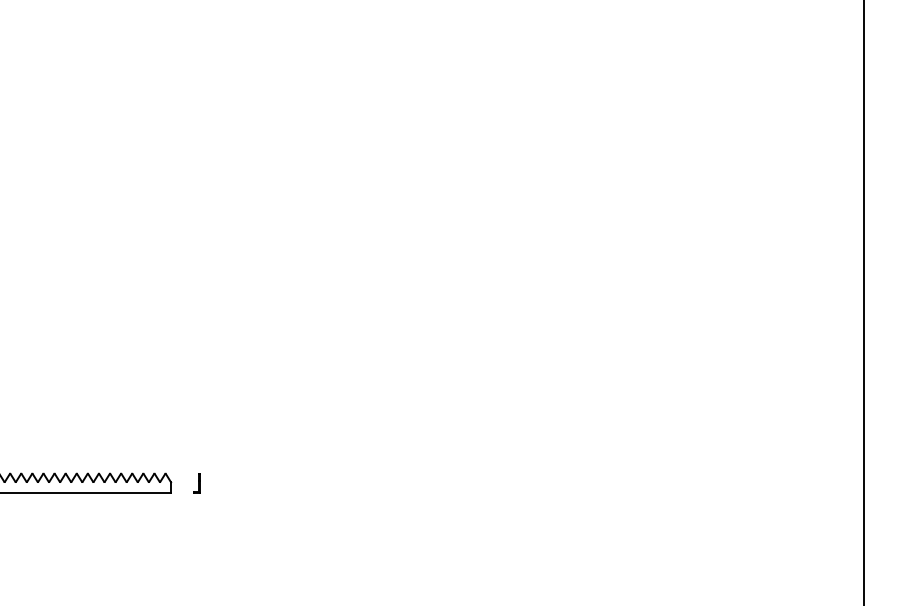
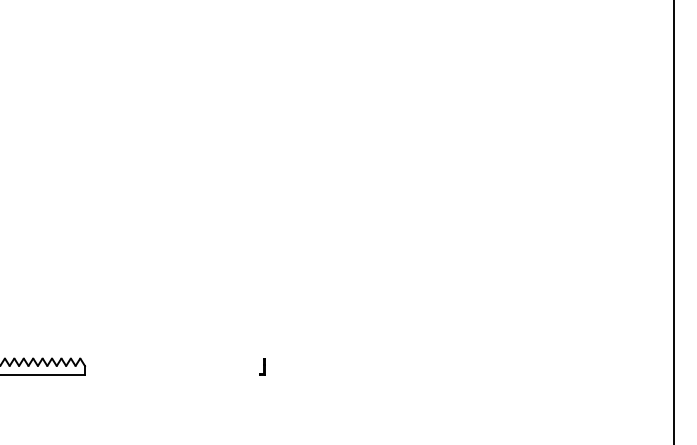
part: (196, 483) -> (261, 366), moved

